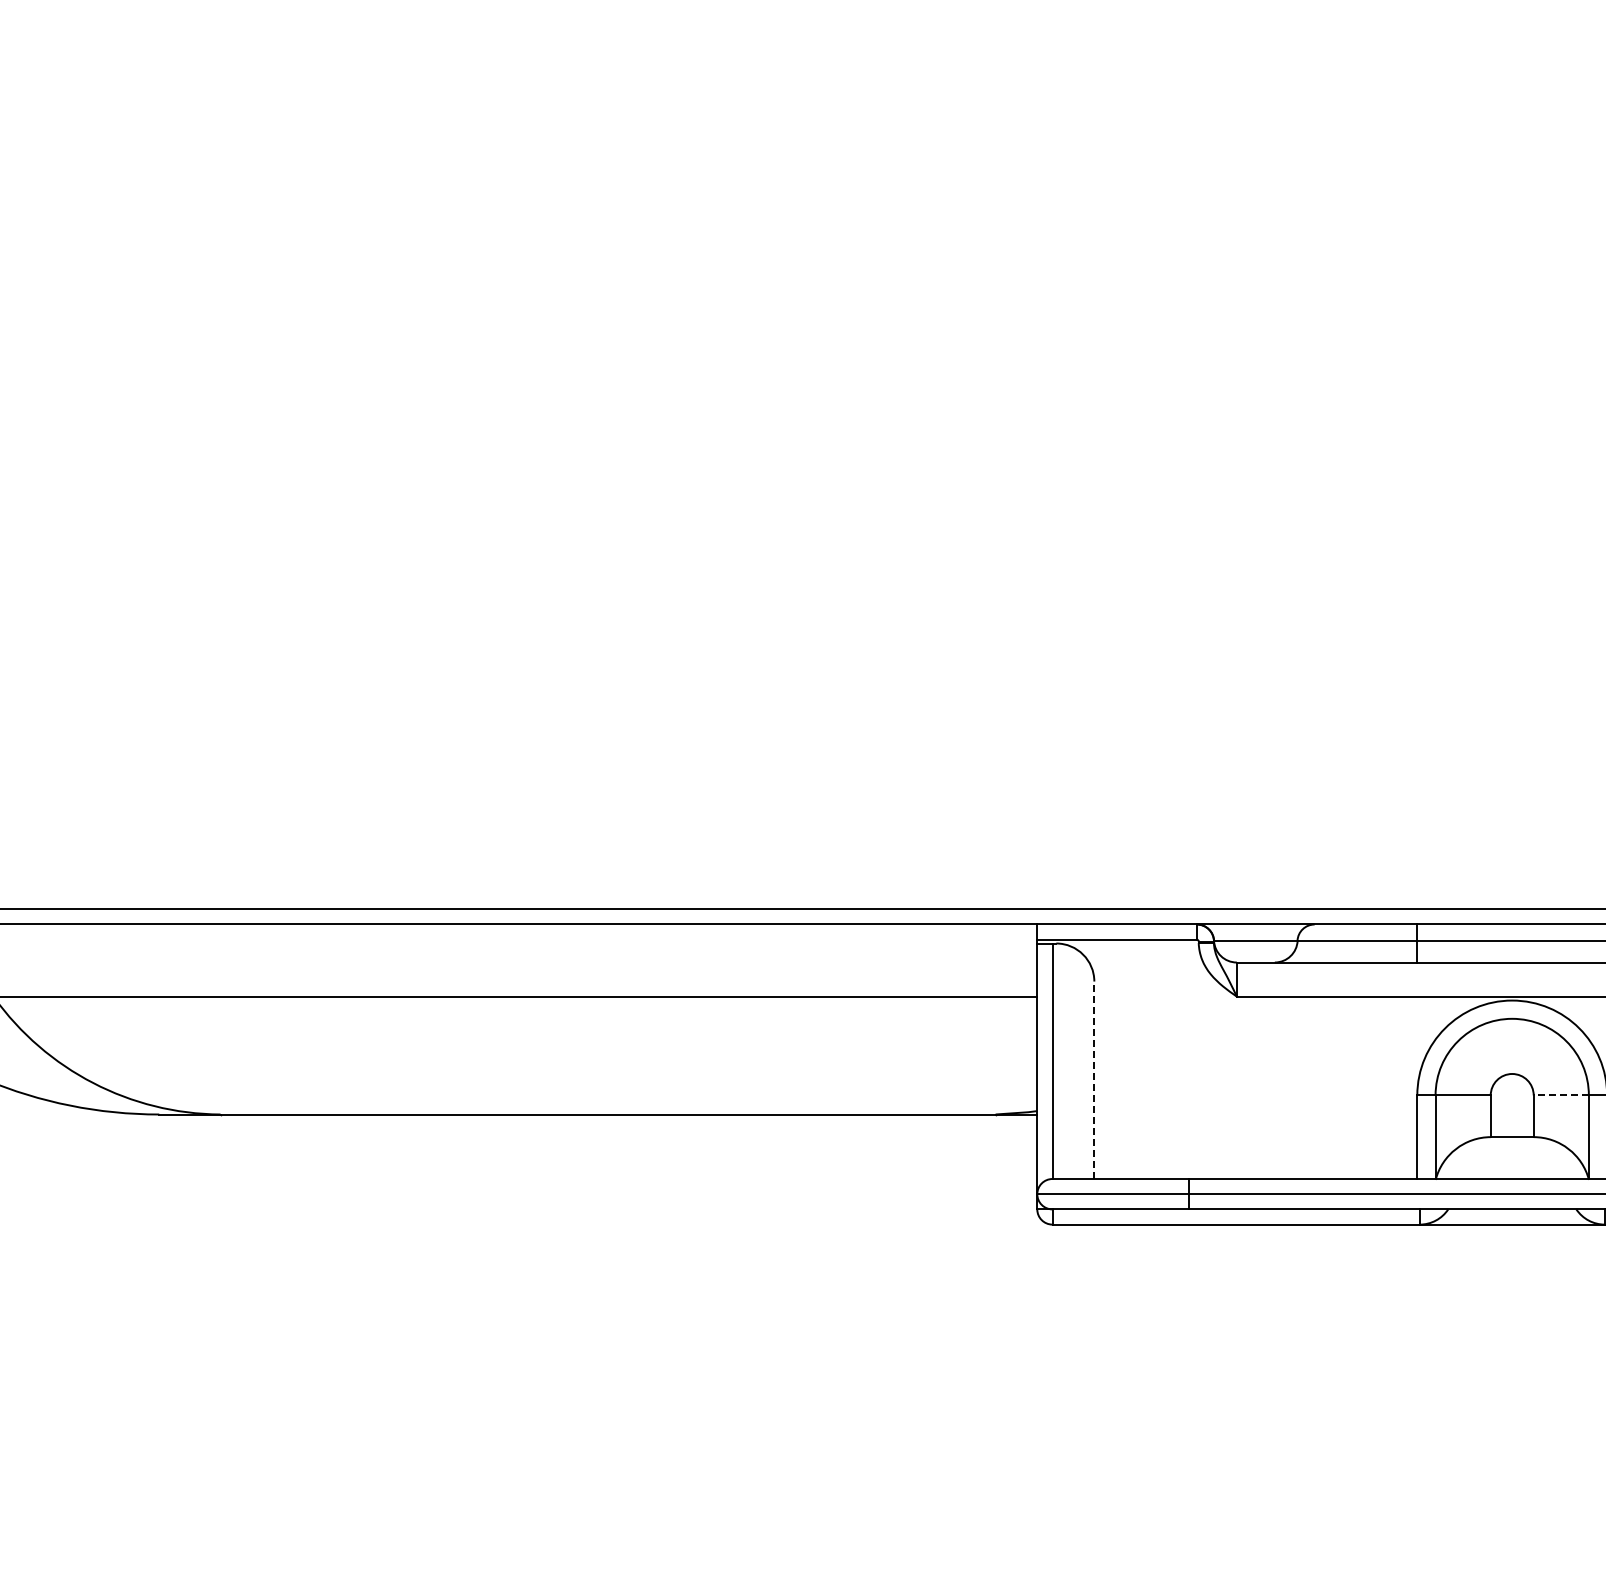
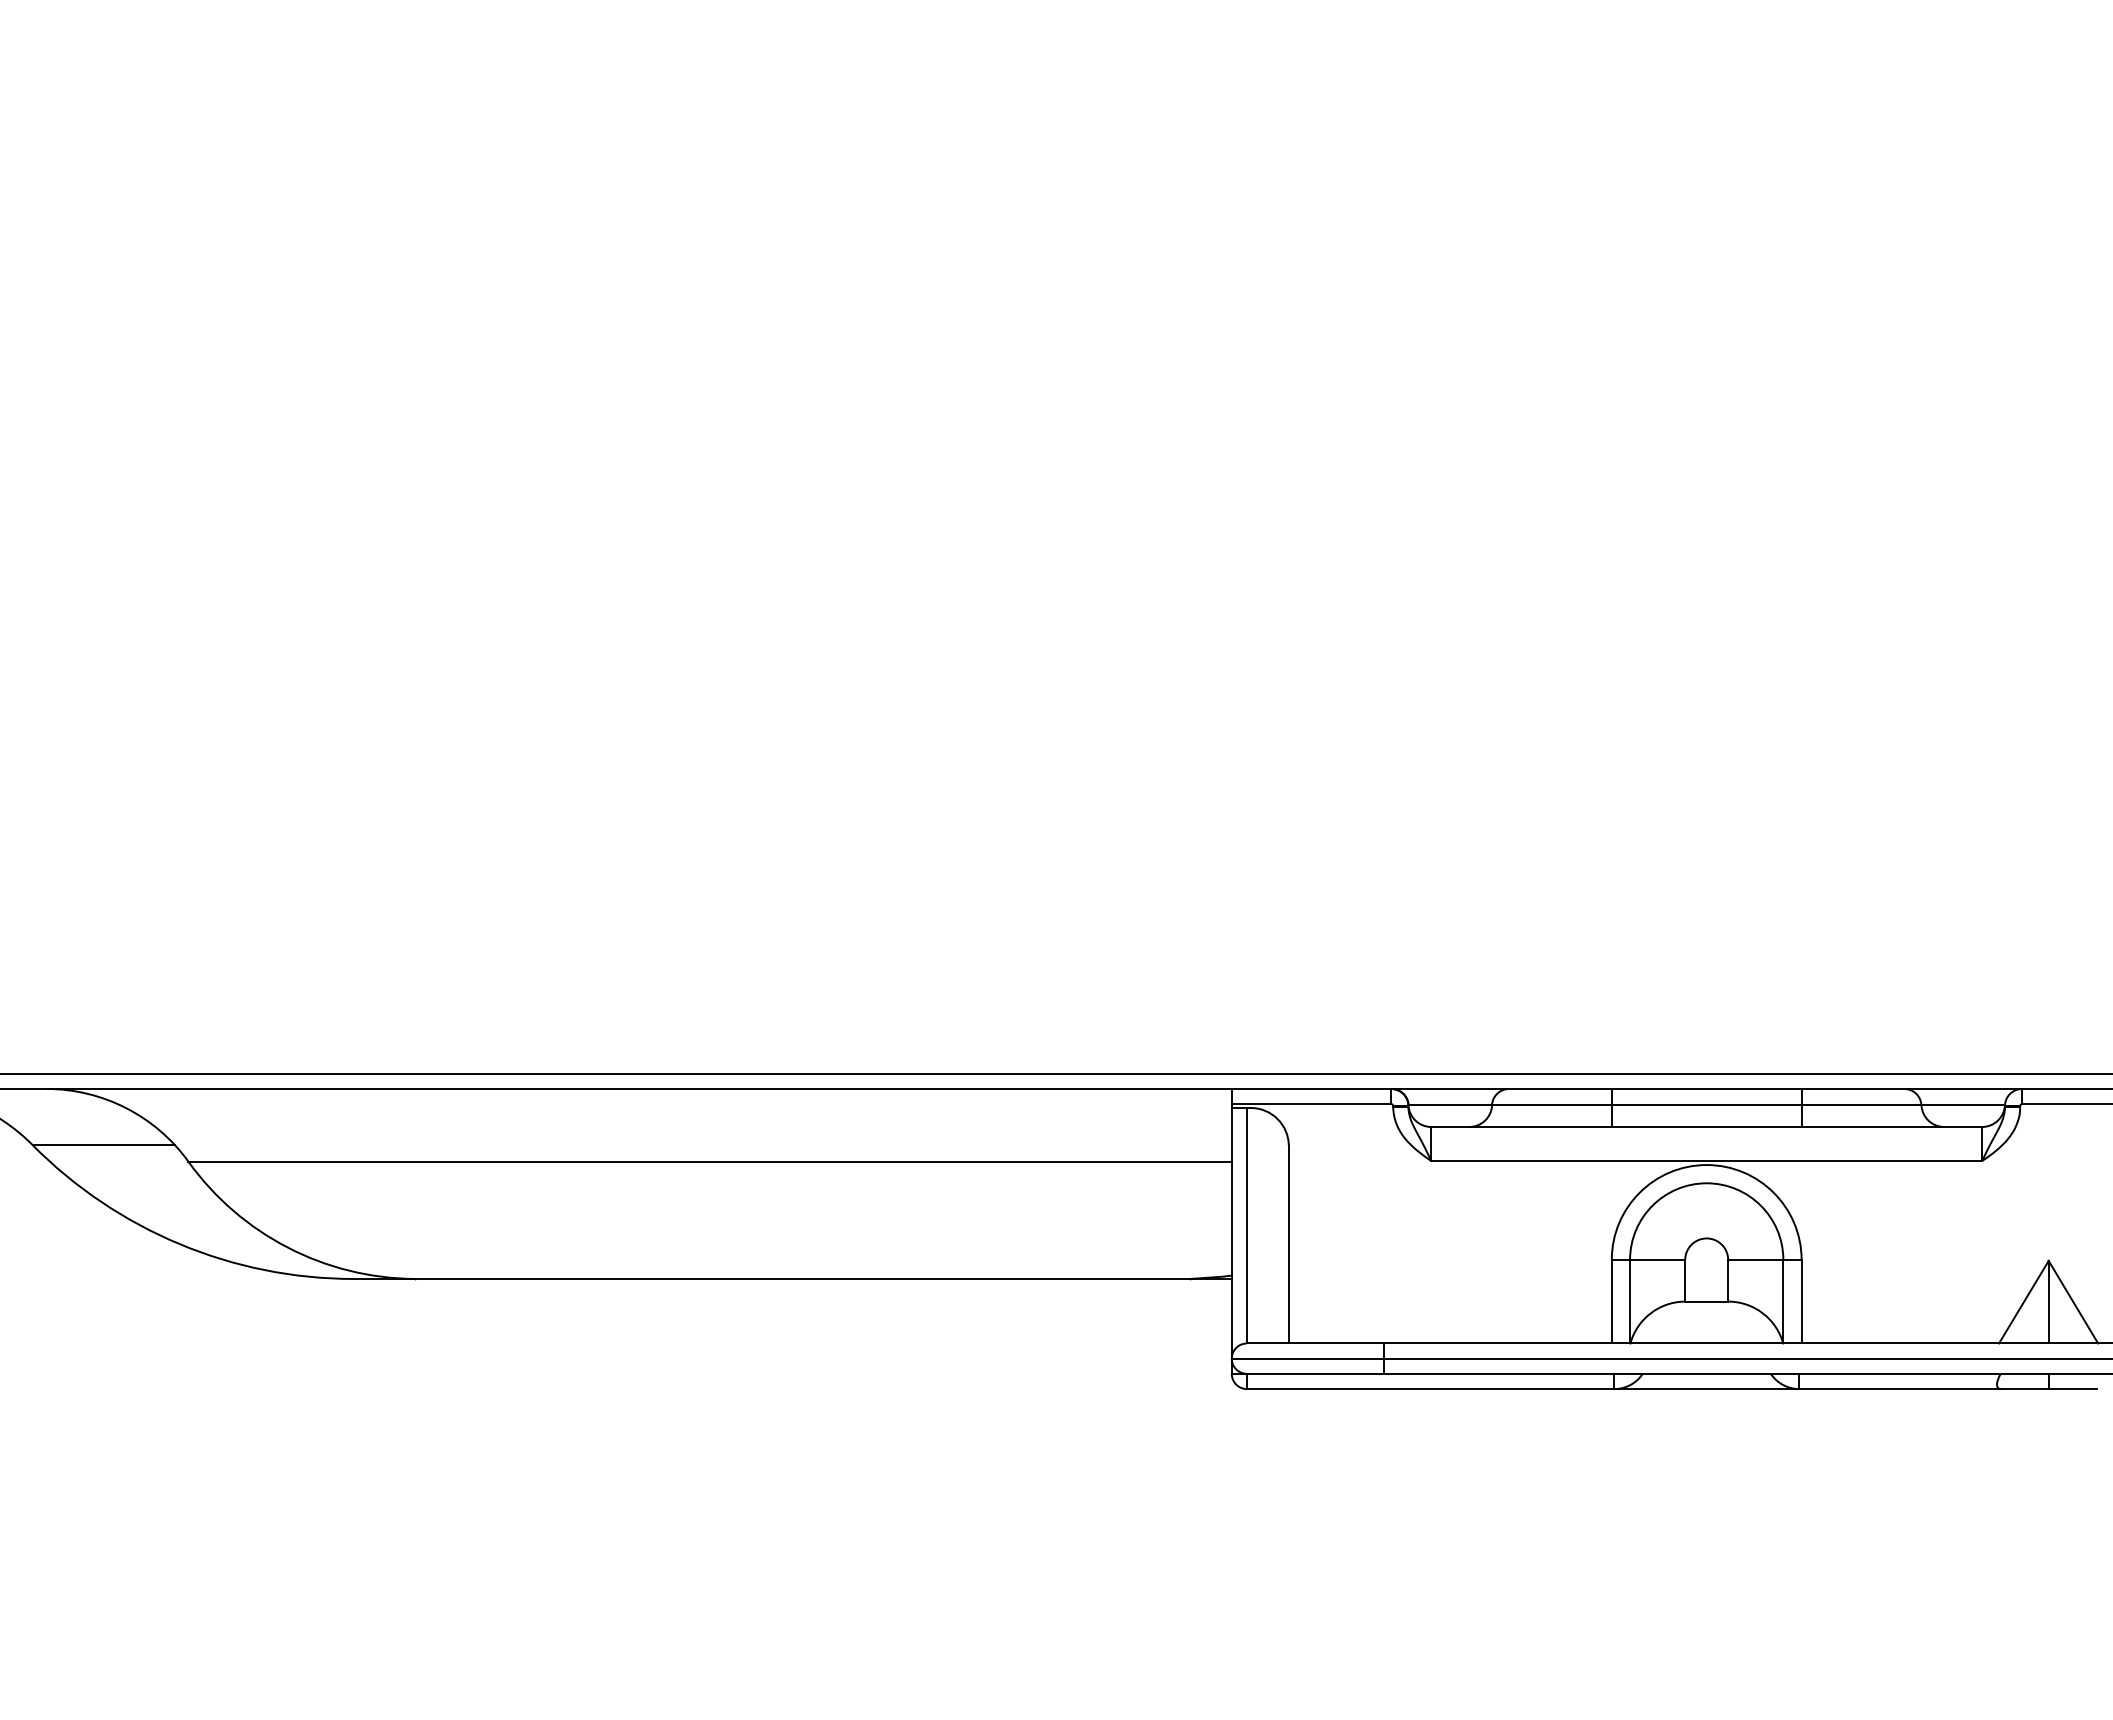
line: (1094, 1080) -> (1288, 1244), dashed -> solid
line: (1561, 1095) -> (1755, 1259), dashed -> solid

